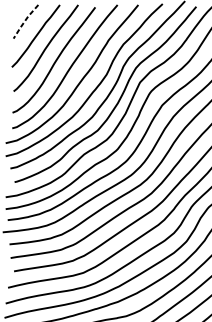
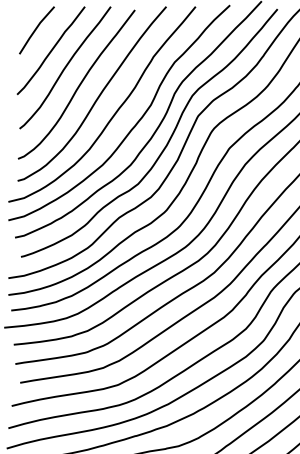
line: (24, 21) -> (35, 29), dashed -> solid

